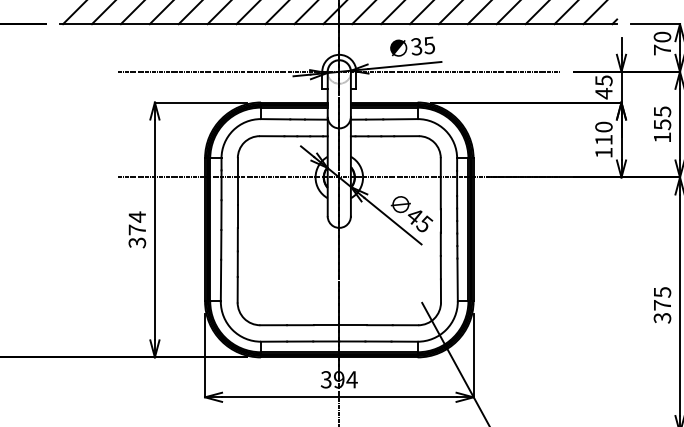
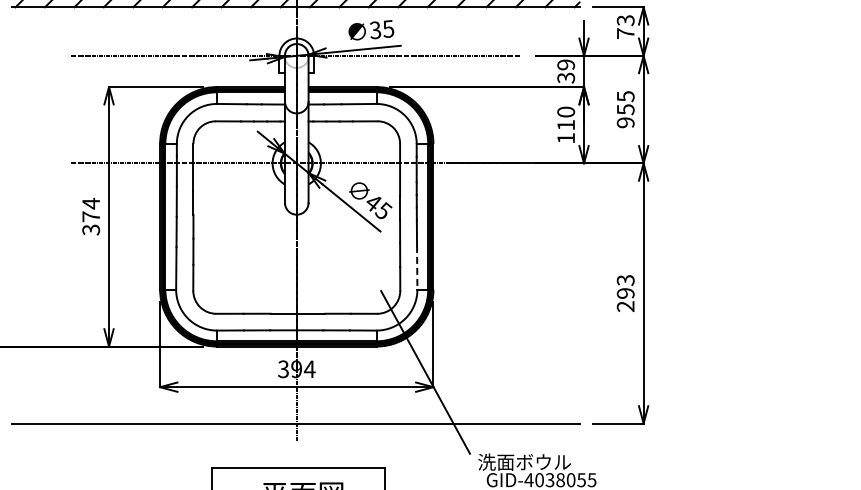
text: (662, 37) -> (625, 20), 70 -> 73
text: (604, 87) -> (566, 71), 45 -> 39
text: (662, 137) -> (625, 122), 155 -> 955
line: (457, 279) -> (417, 267), solid -> dashed
text: (662, 305) -> (625, 293), 375 -> 293

